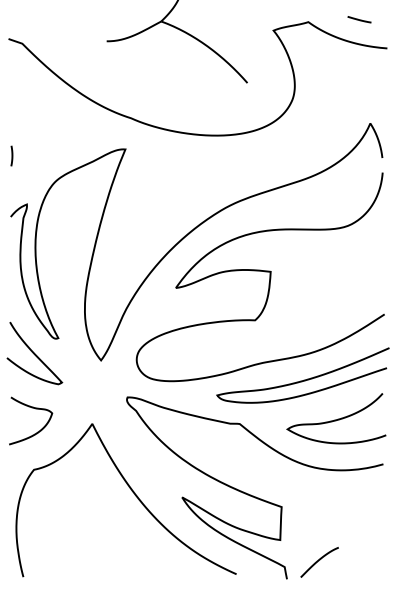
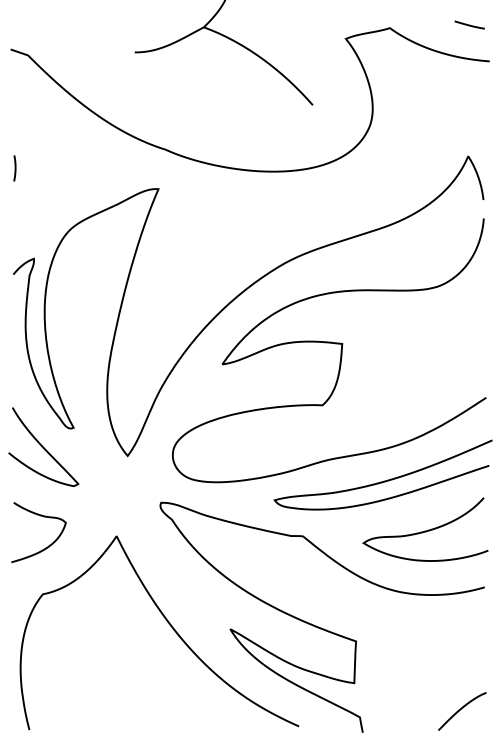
line: (359, 19) -> (469, 24), moved
line: (11, 155) -> (14, 167), moved
curve: (318, 561) -> (460, 710), moved

